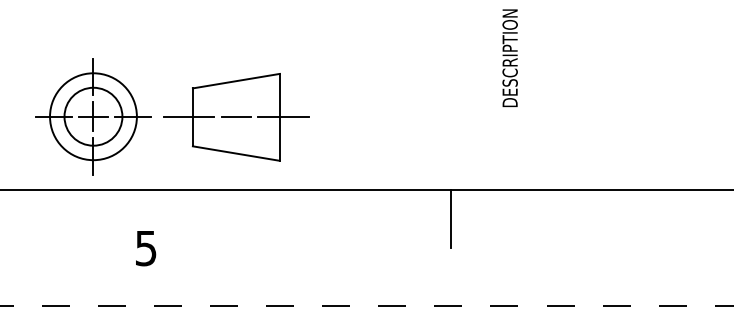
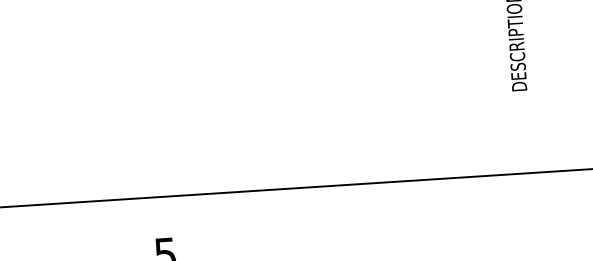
part: (172, 116) -> (183, 122), removed
line: (451, 218) -> (468, 205), removed

